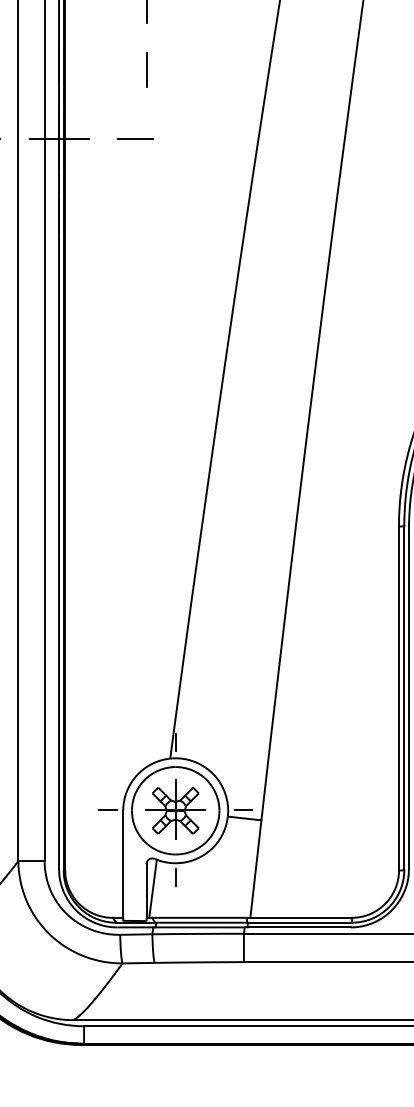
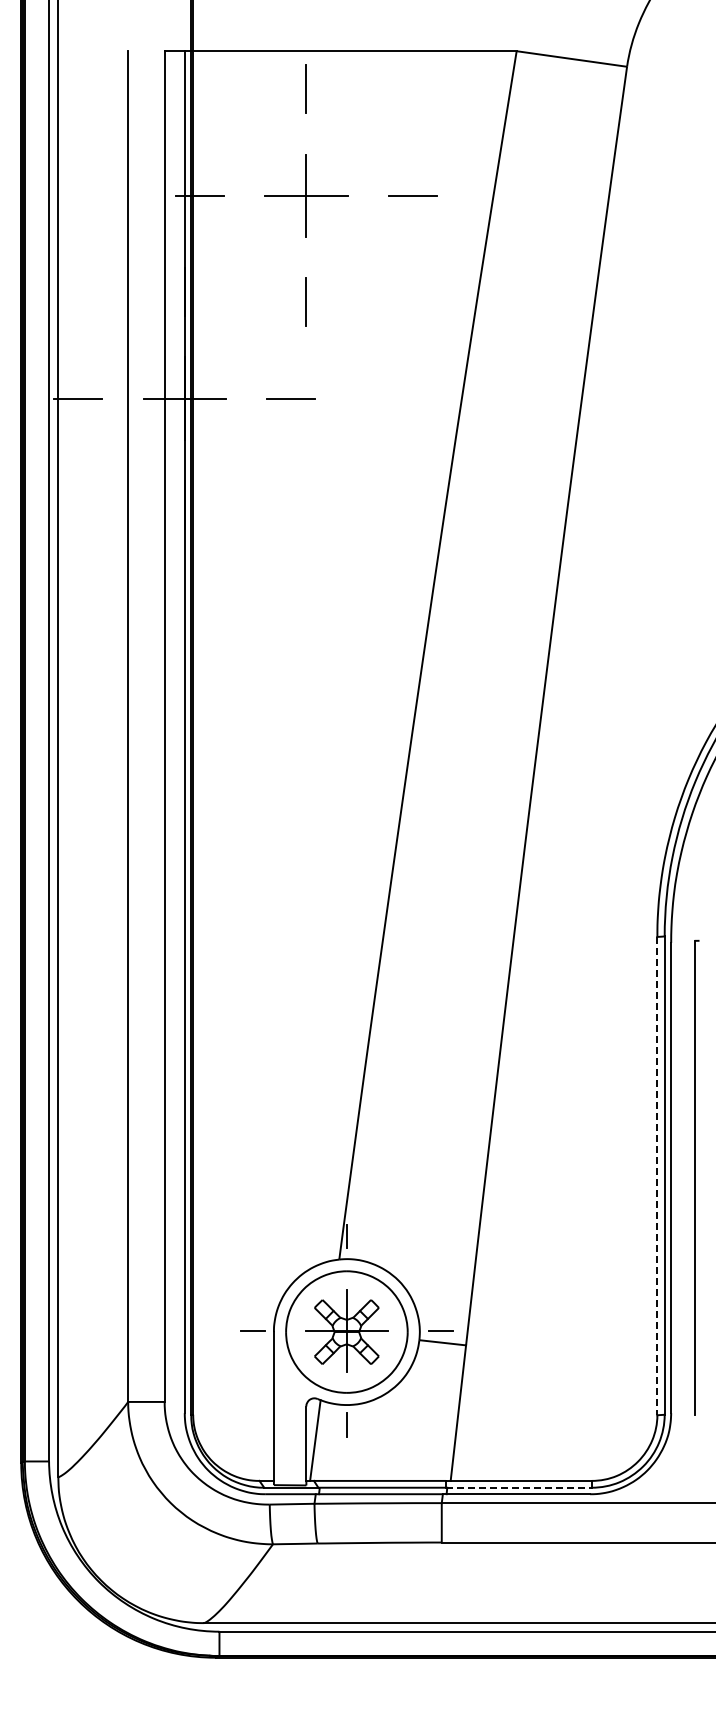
line: (399, 698) -> (657, 1176), solid -> dashed
line: (299, 922) -> (518, 1487), solid -> dashed

